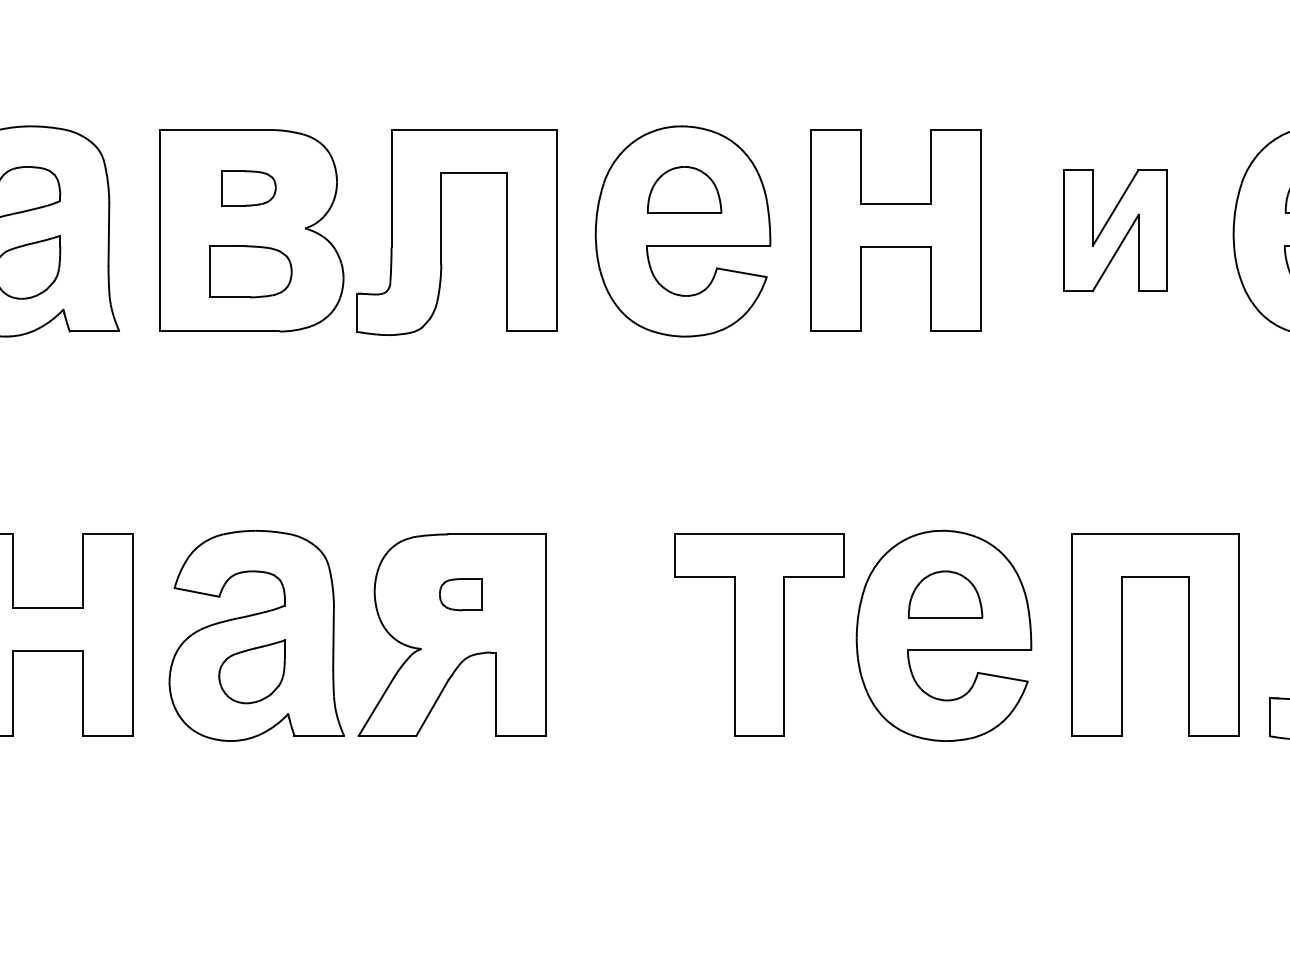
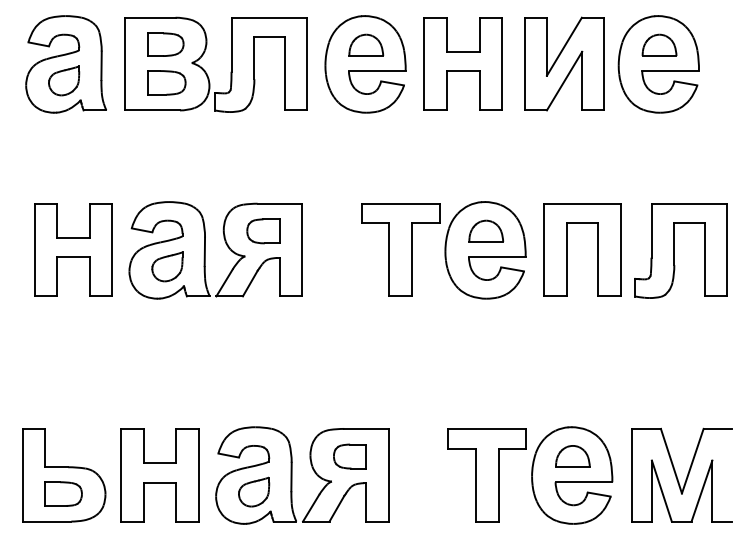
part: (247, 188) -> (165, 44), size x1.43
part: (1115, 229) -> (564, 63), size x1.67
part: (461, 594) -> (263, 231), size x1.67

